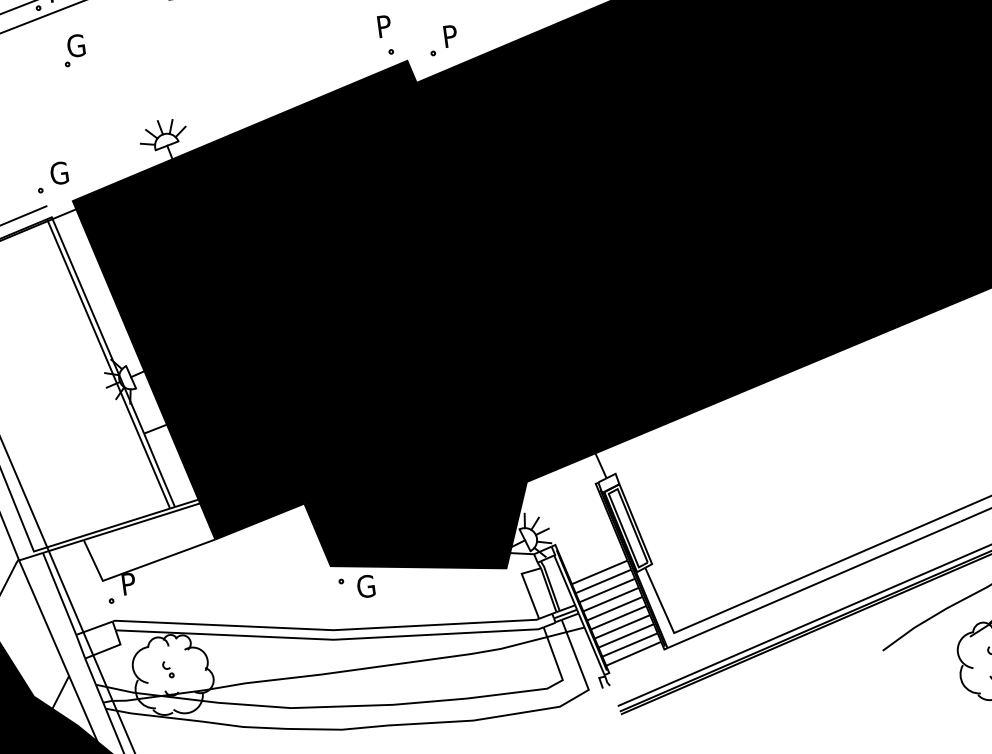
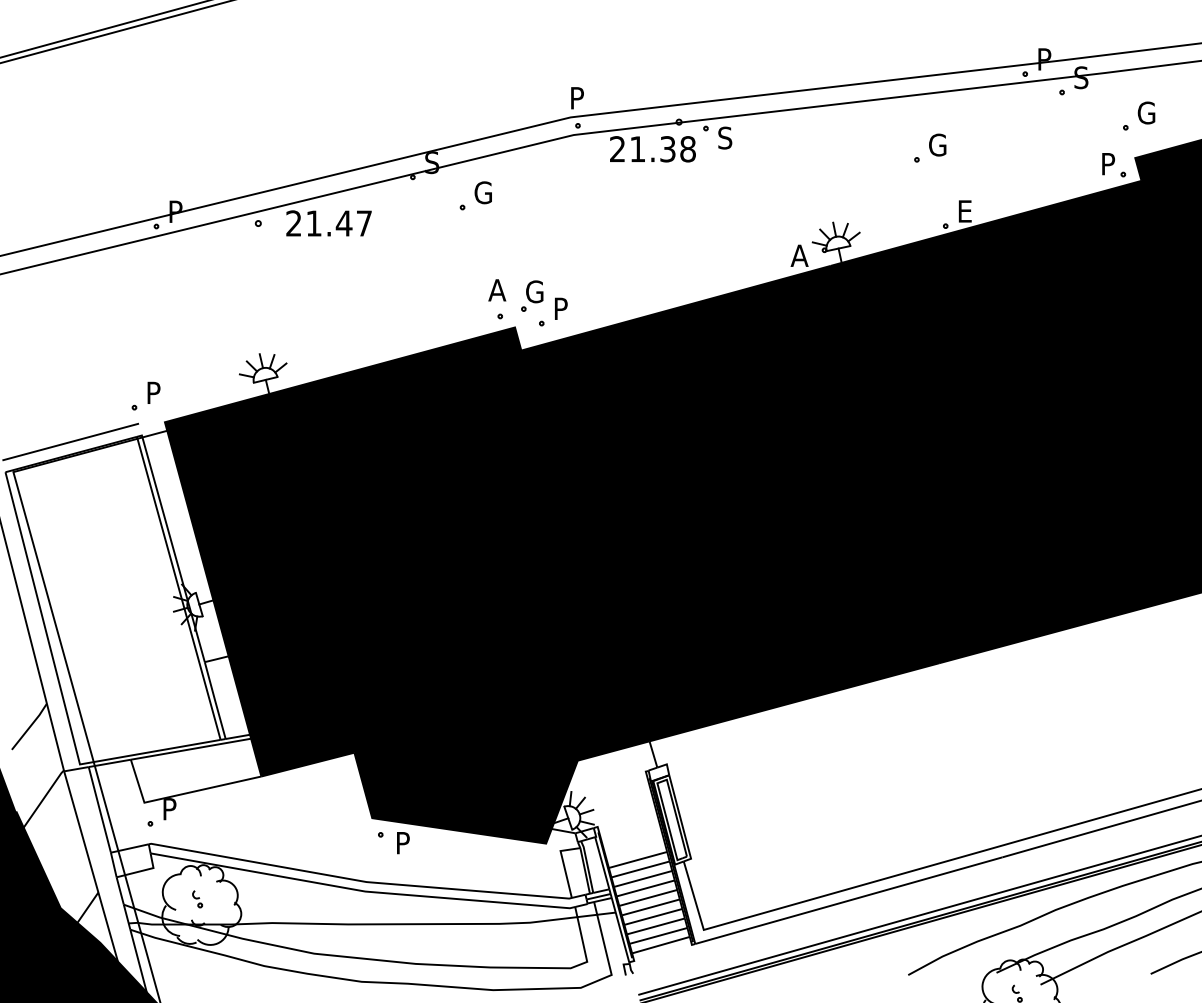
text: (385, 26) -> (497, 290), P -> A
part: (74, 49) -> (532, 295), moved
text: (58, 172) -> (154, 392), G -> P
text: (365, 585) -> (404, 842), G -> P

